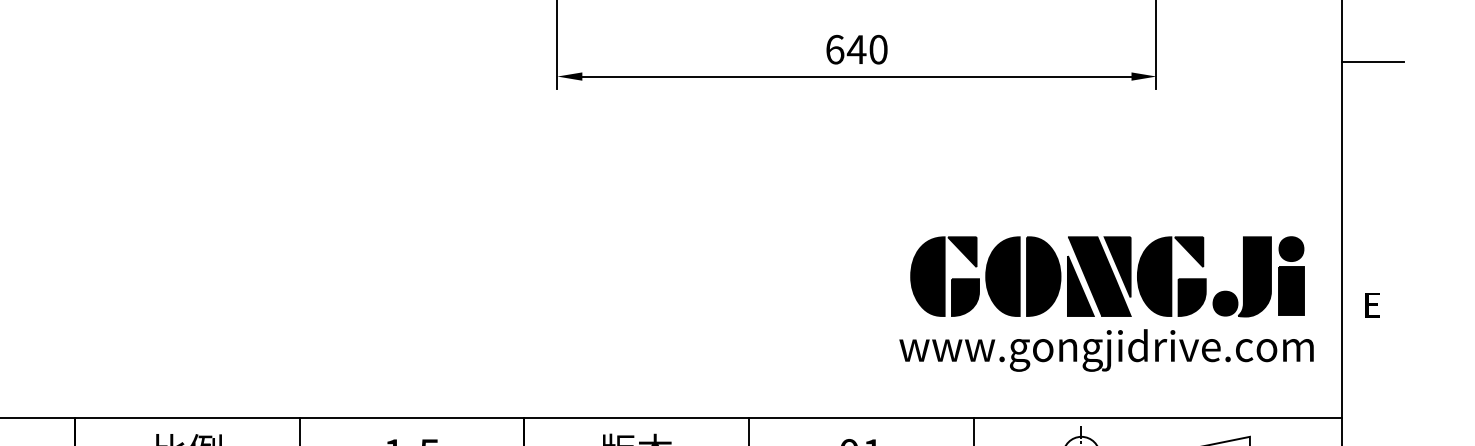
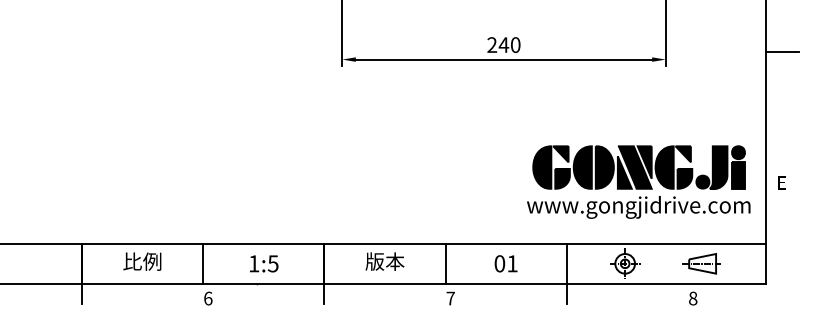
text: (835, 48) -> (492, 44), 640 -> 240

